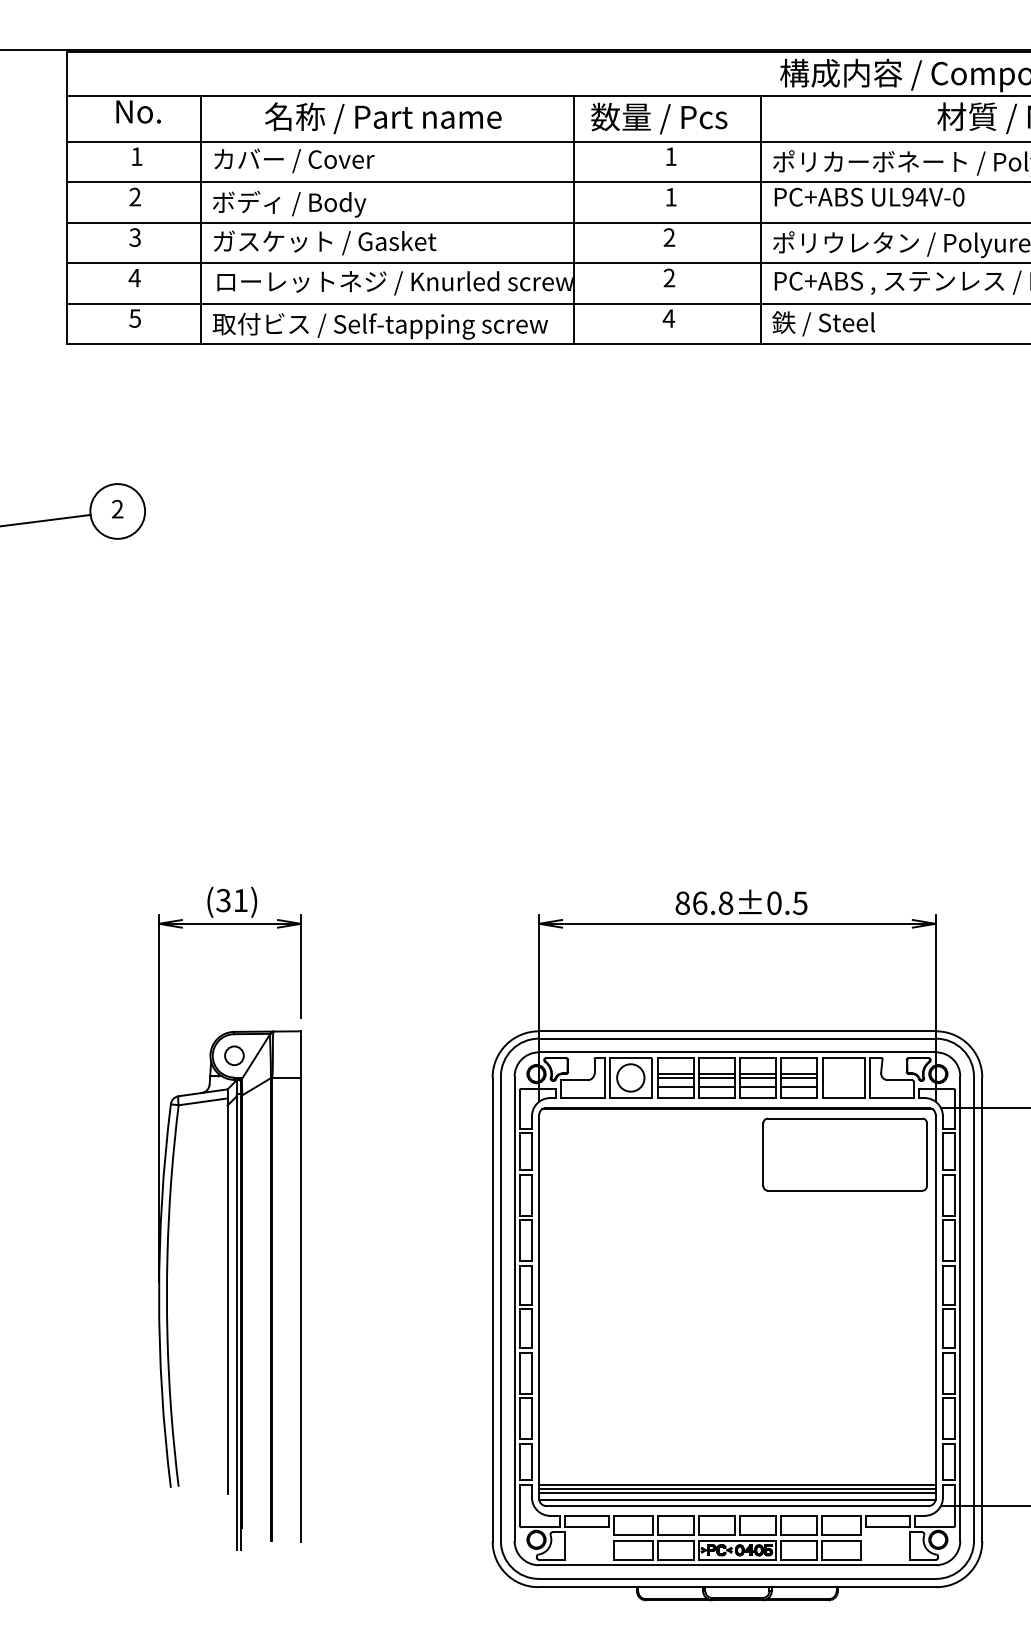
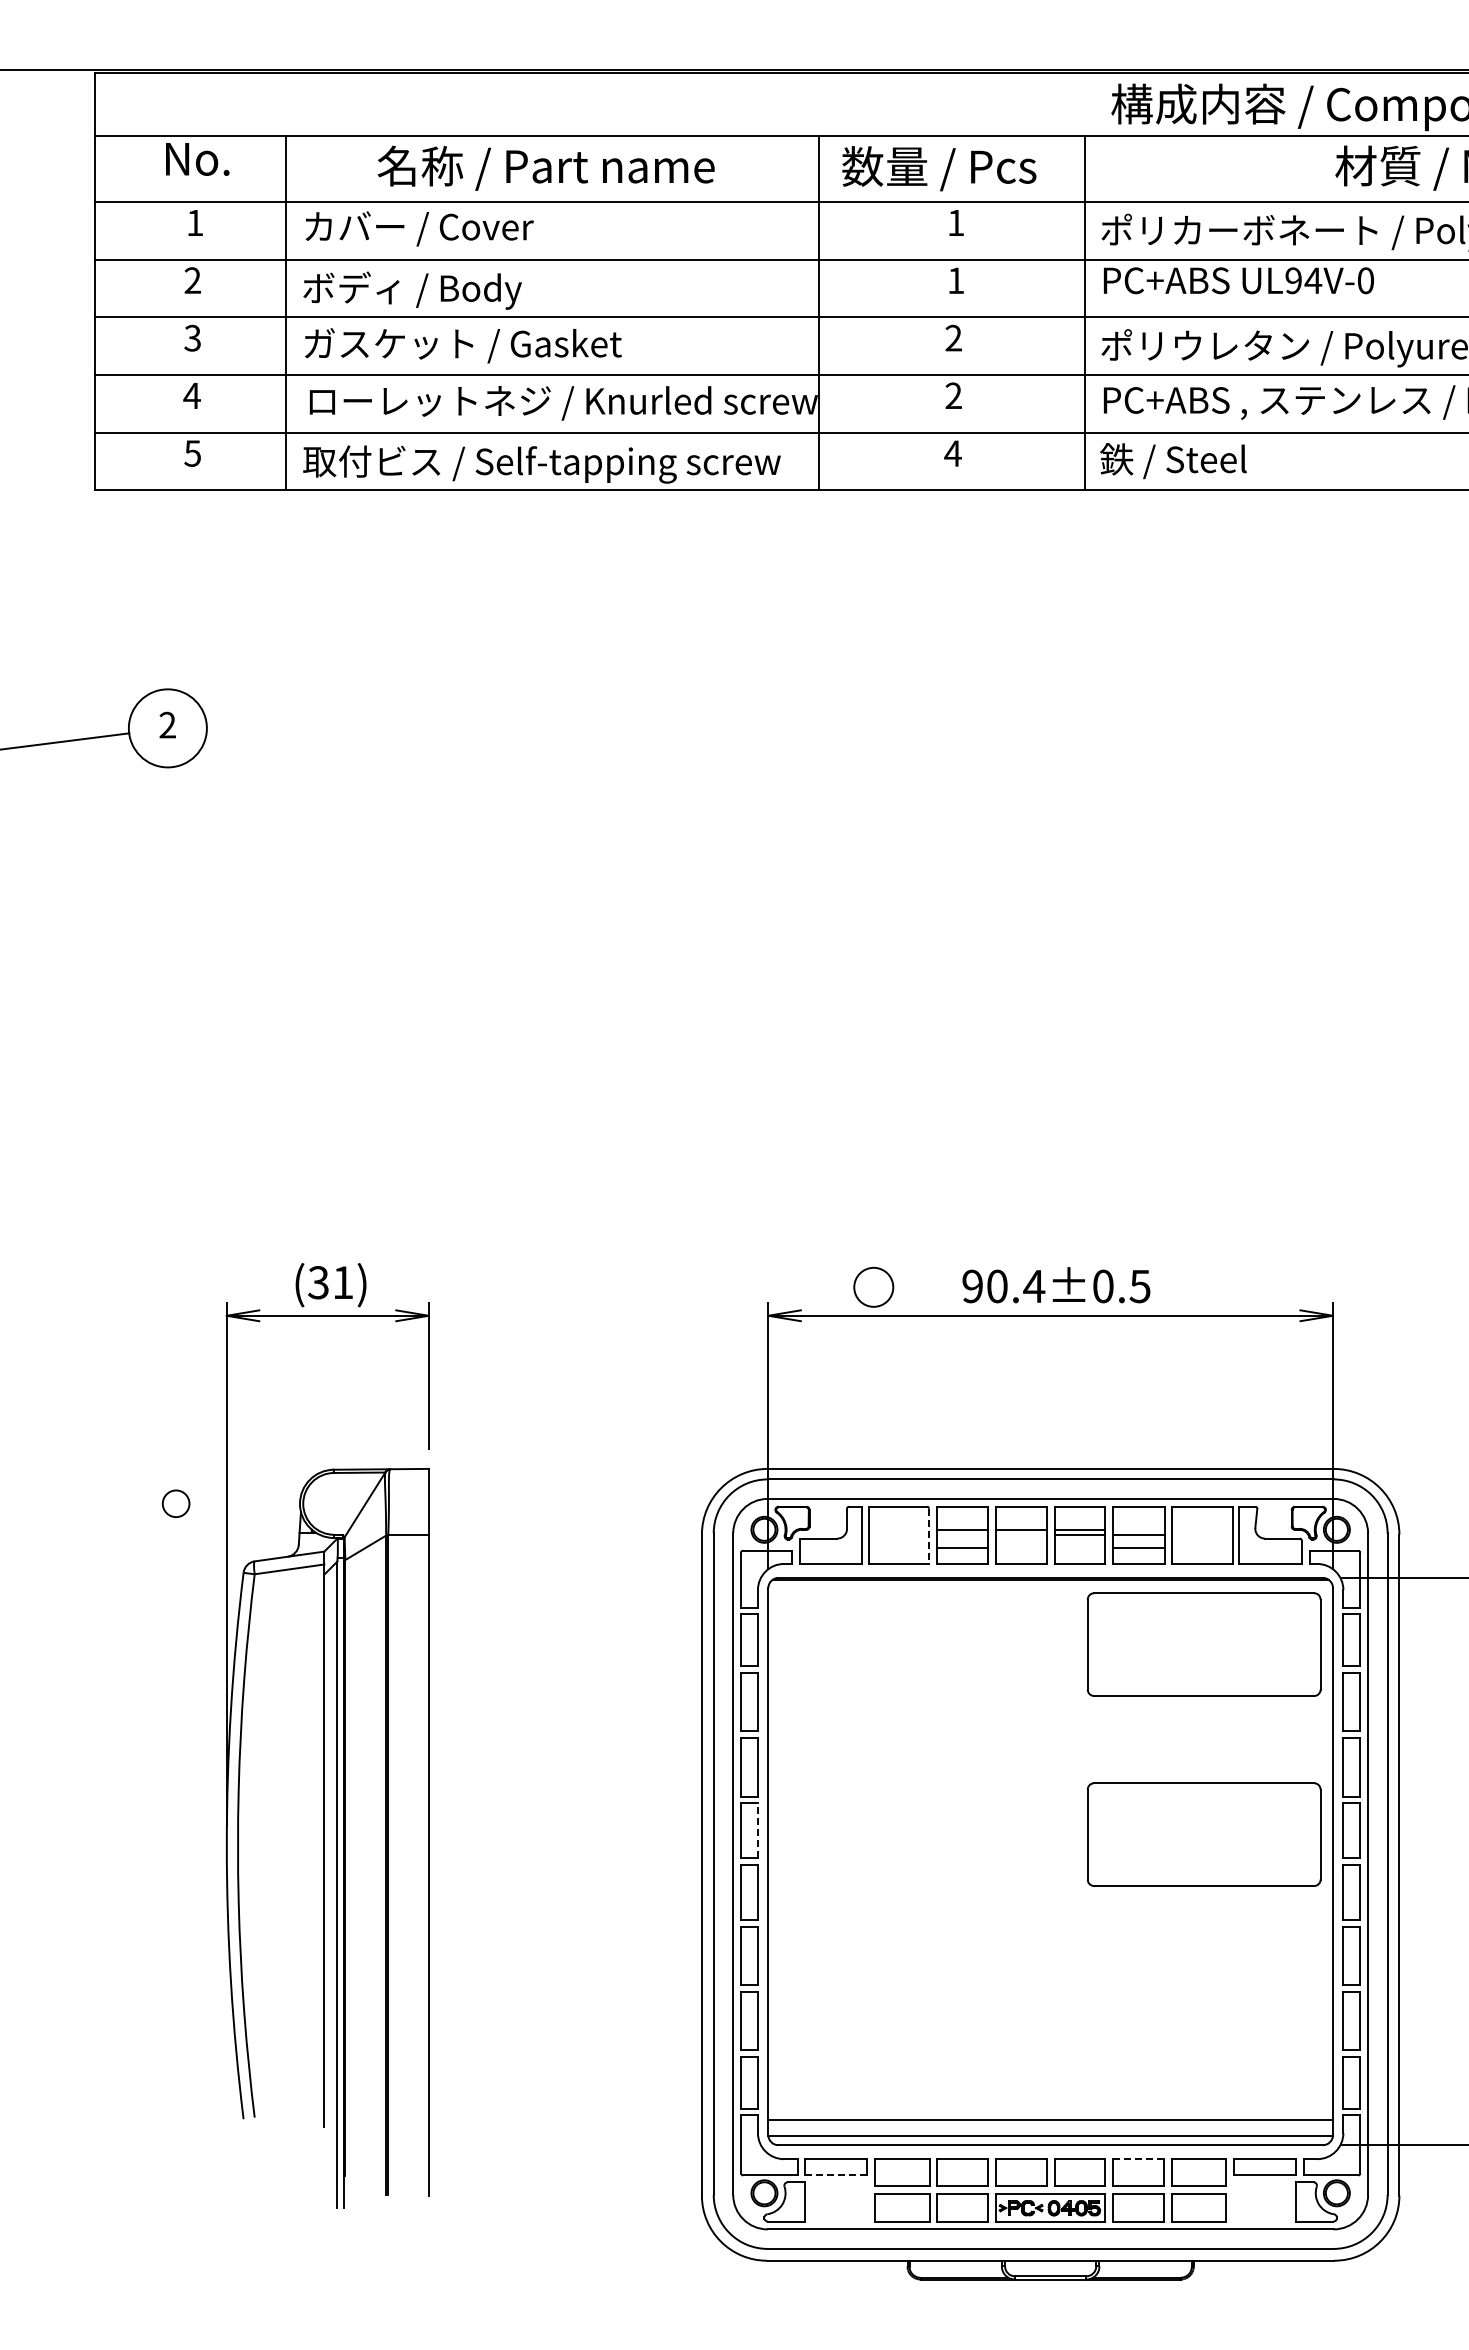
text: (704, 903) -> (1003, 1286), 86.8±0.5 -> 90.4±0.5
circle: (233, 1055) -> (175, 1503), moved
line: (799, 1073) -> (1138, 1529), removed
line: (675, 1077) -> (962, 1534), removed
line: (716, 1077) -> (1021, 1534), removed
circle: (630, 1078) -> (873, 1287), moved
line: (652, 1078) -> (929, 1536), solid -> dashed
line: (716, 1086) -> (1021, 1547), removed
line: (757, 1086) -> (1079, 1547), removed
line: (531, 1285) -> (757, 1830), solid -> dashed
part: (844, 1287) -> (1203, 1834), added
line: (737, 1484) -> (1050, 2114), removed
line: (737, 1492) -> (1050, 2126), removed
line: (798, 1516) -> (1137, 2159), solid -> dashed
line: (587, 1527) -> (836, 2175), solid -> dashed

